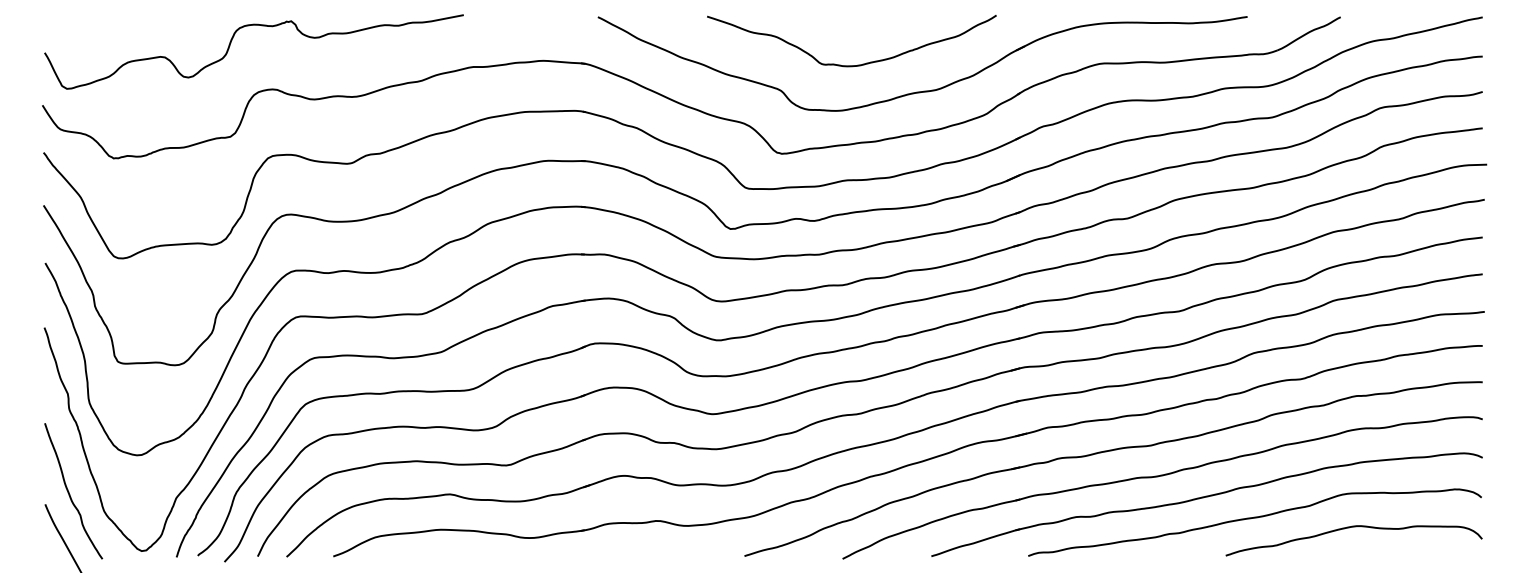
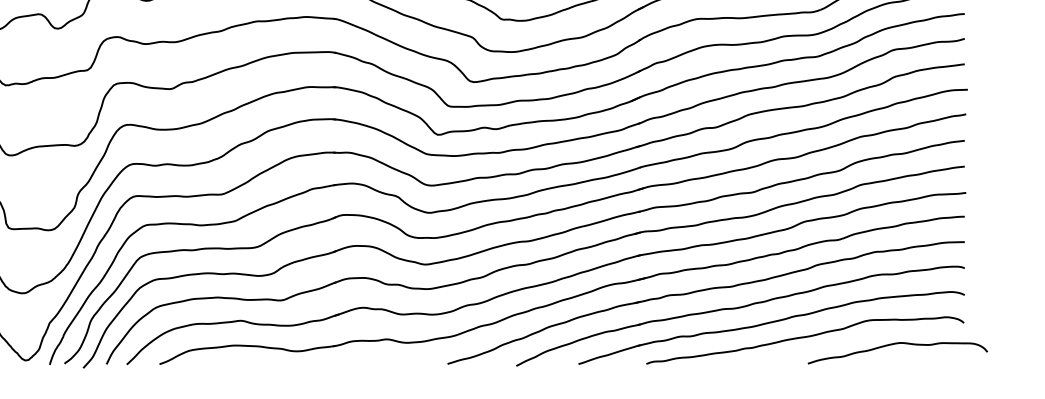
curve: (1349, 528) -> (894, 344), moved

